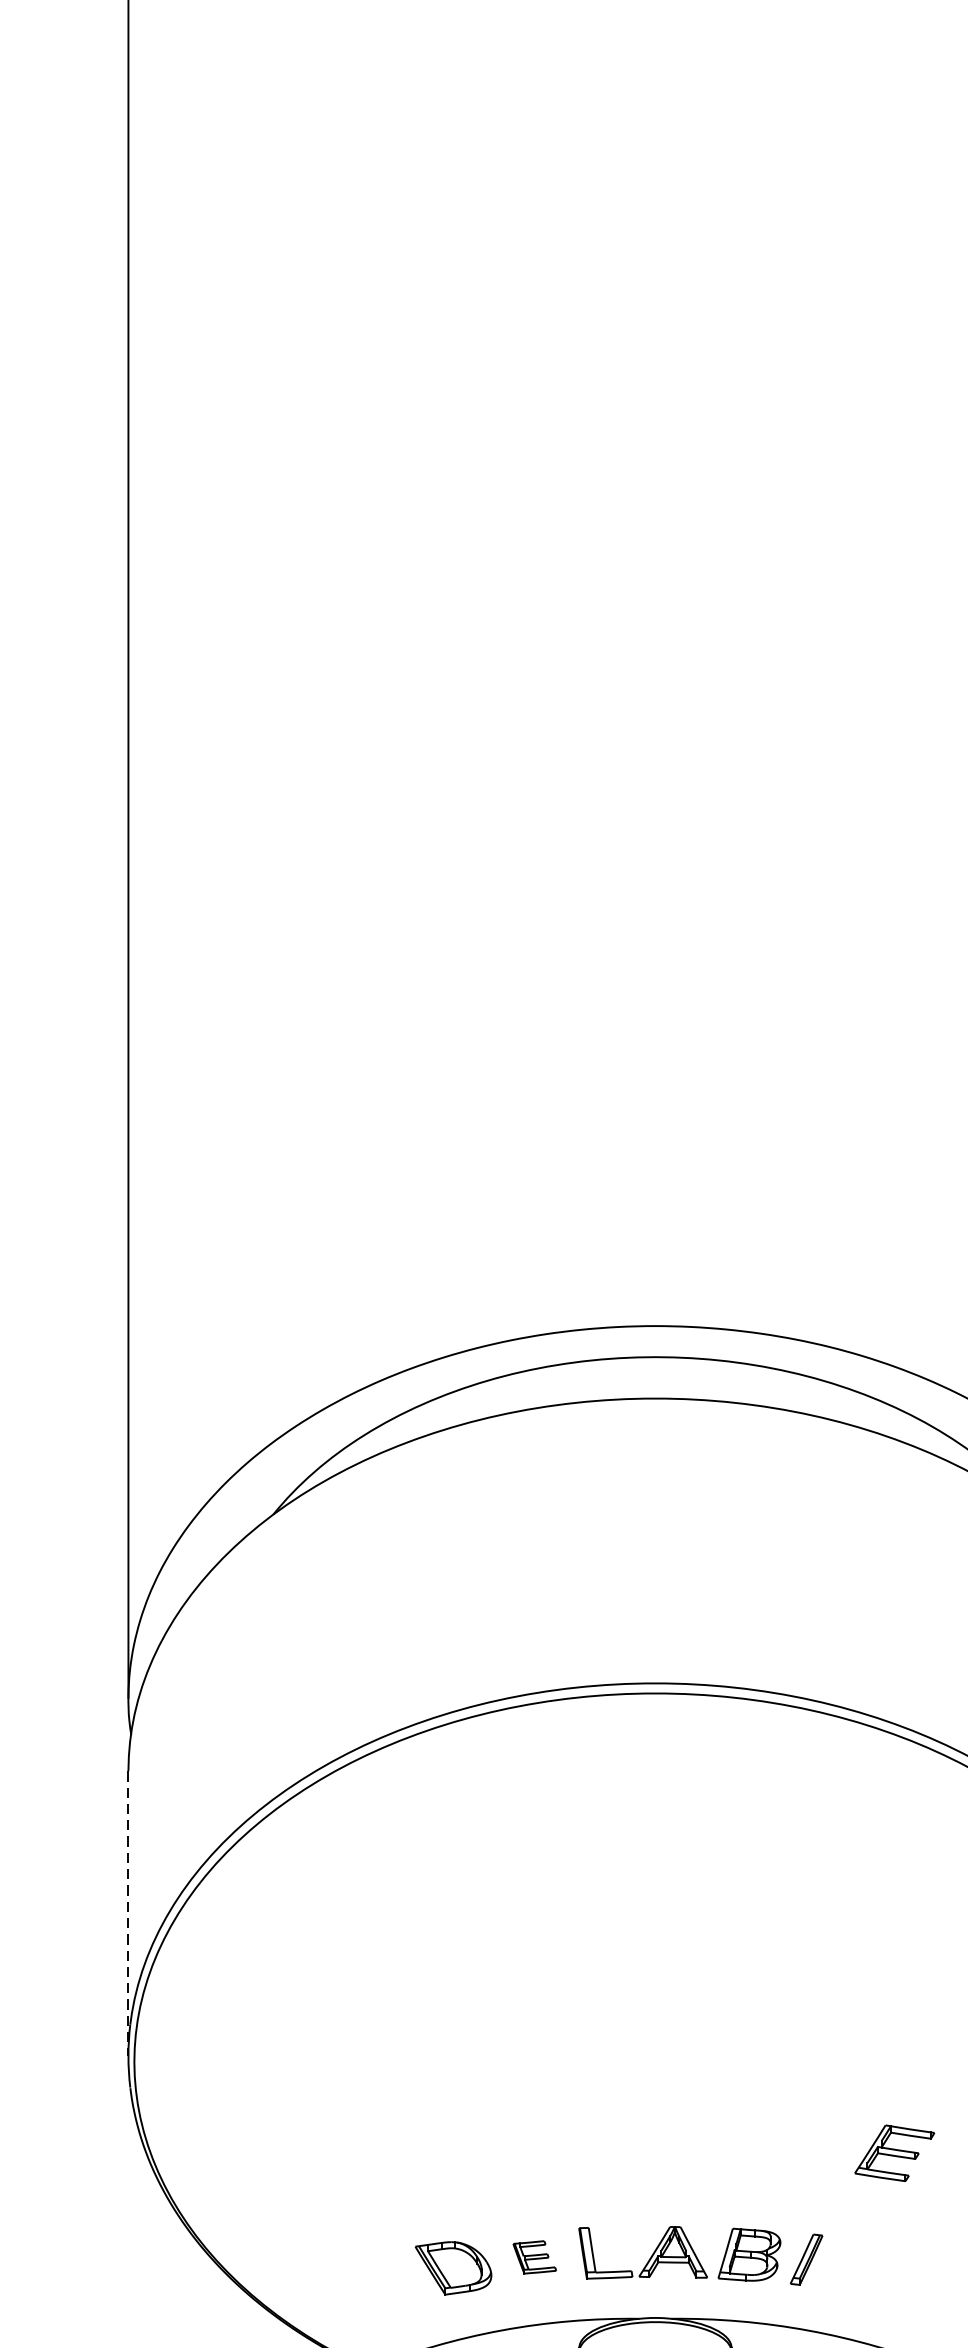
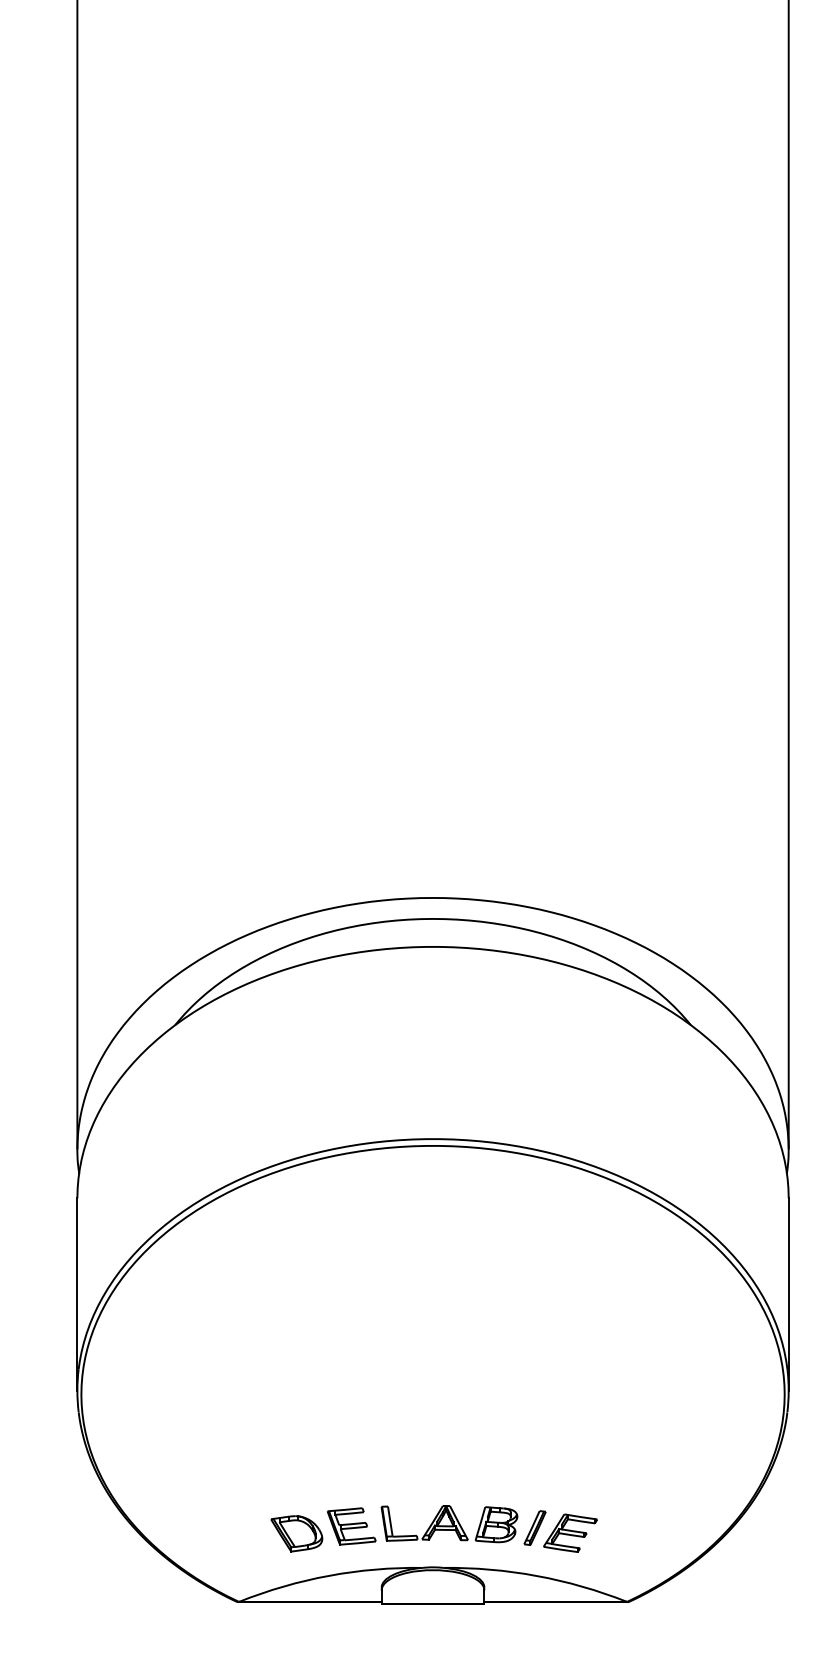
line: (128, 1913) -> (77, 1294), dashed -> solid
part: (894, 2152) -> (570, 1532), moved
part: (534, 2257) -> (351, 1526), size x1.67

